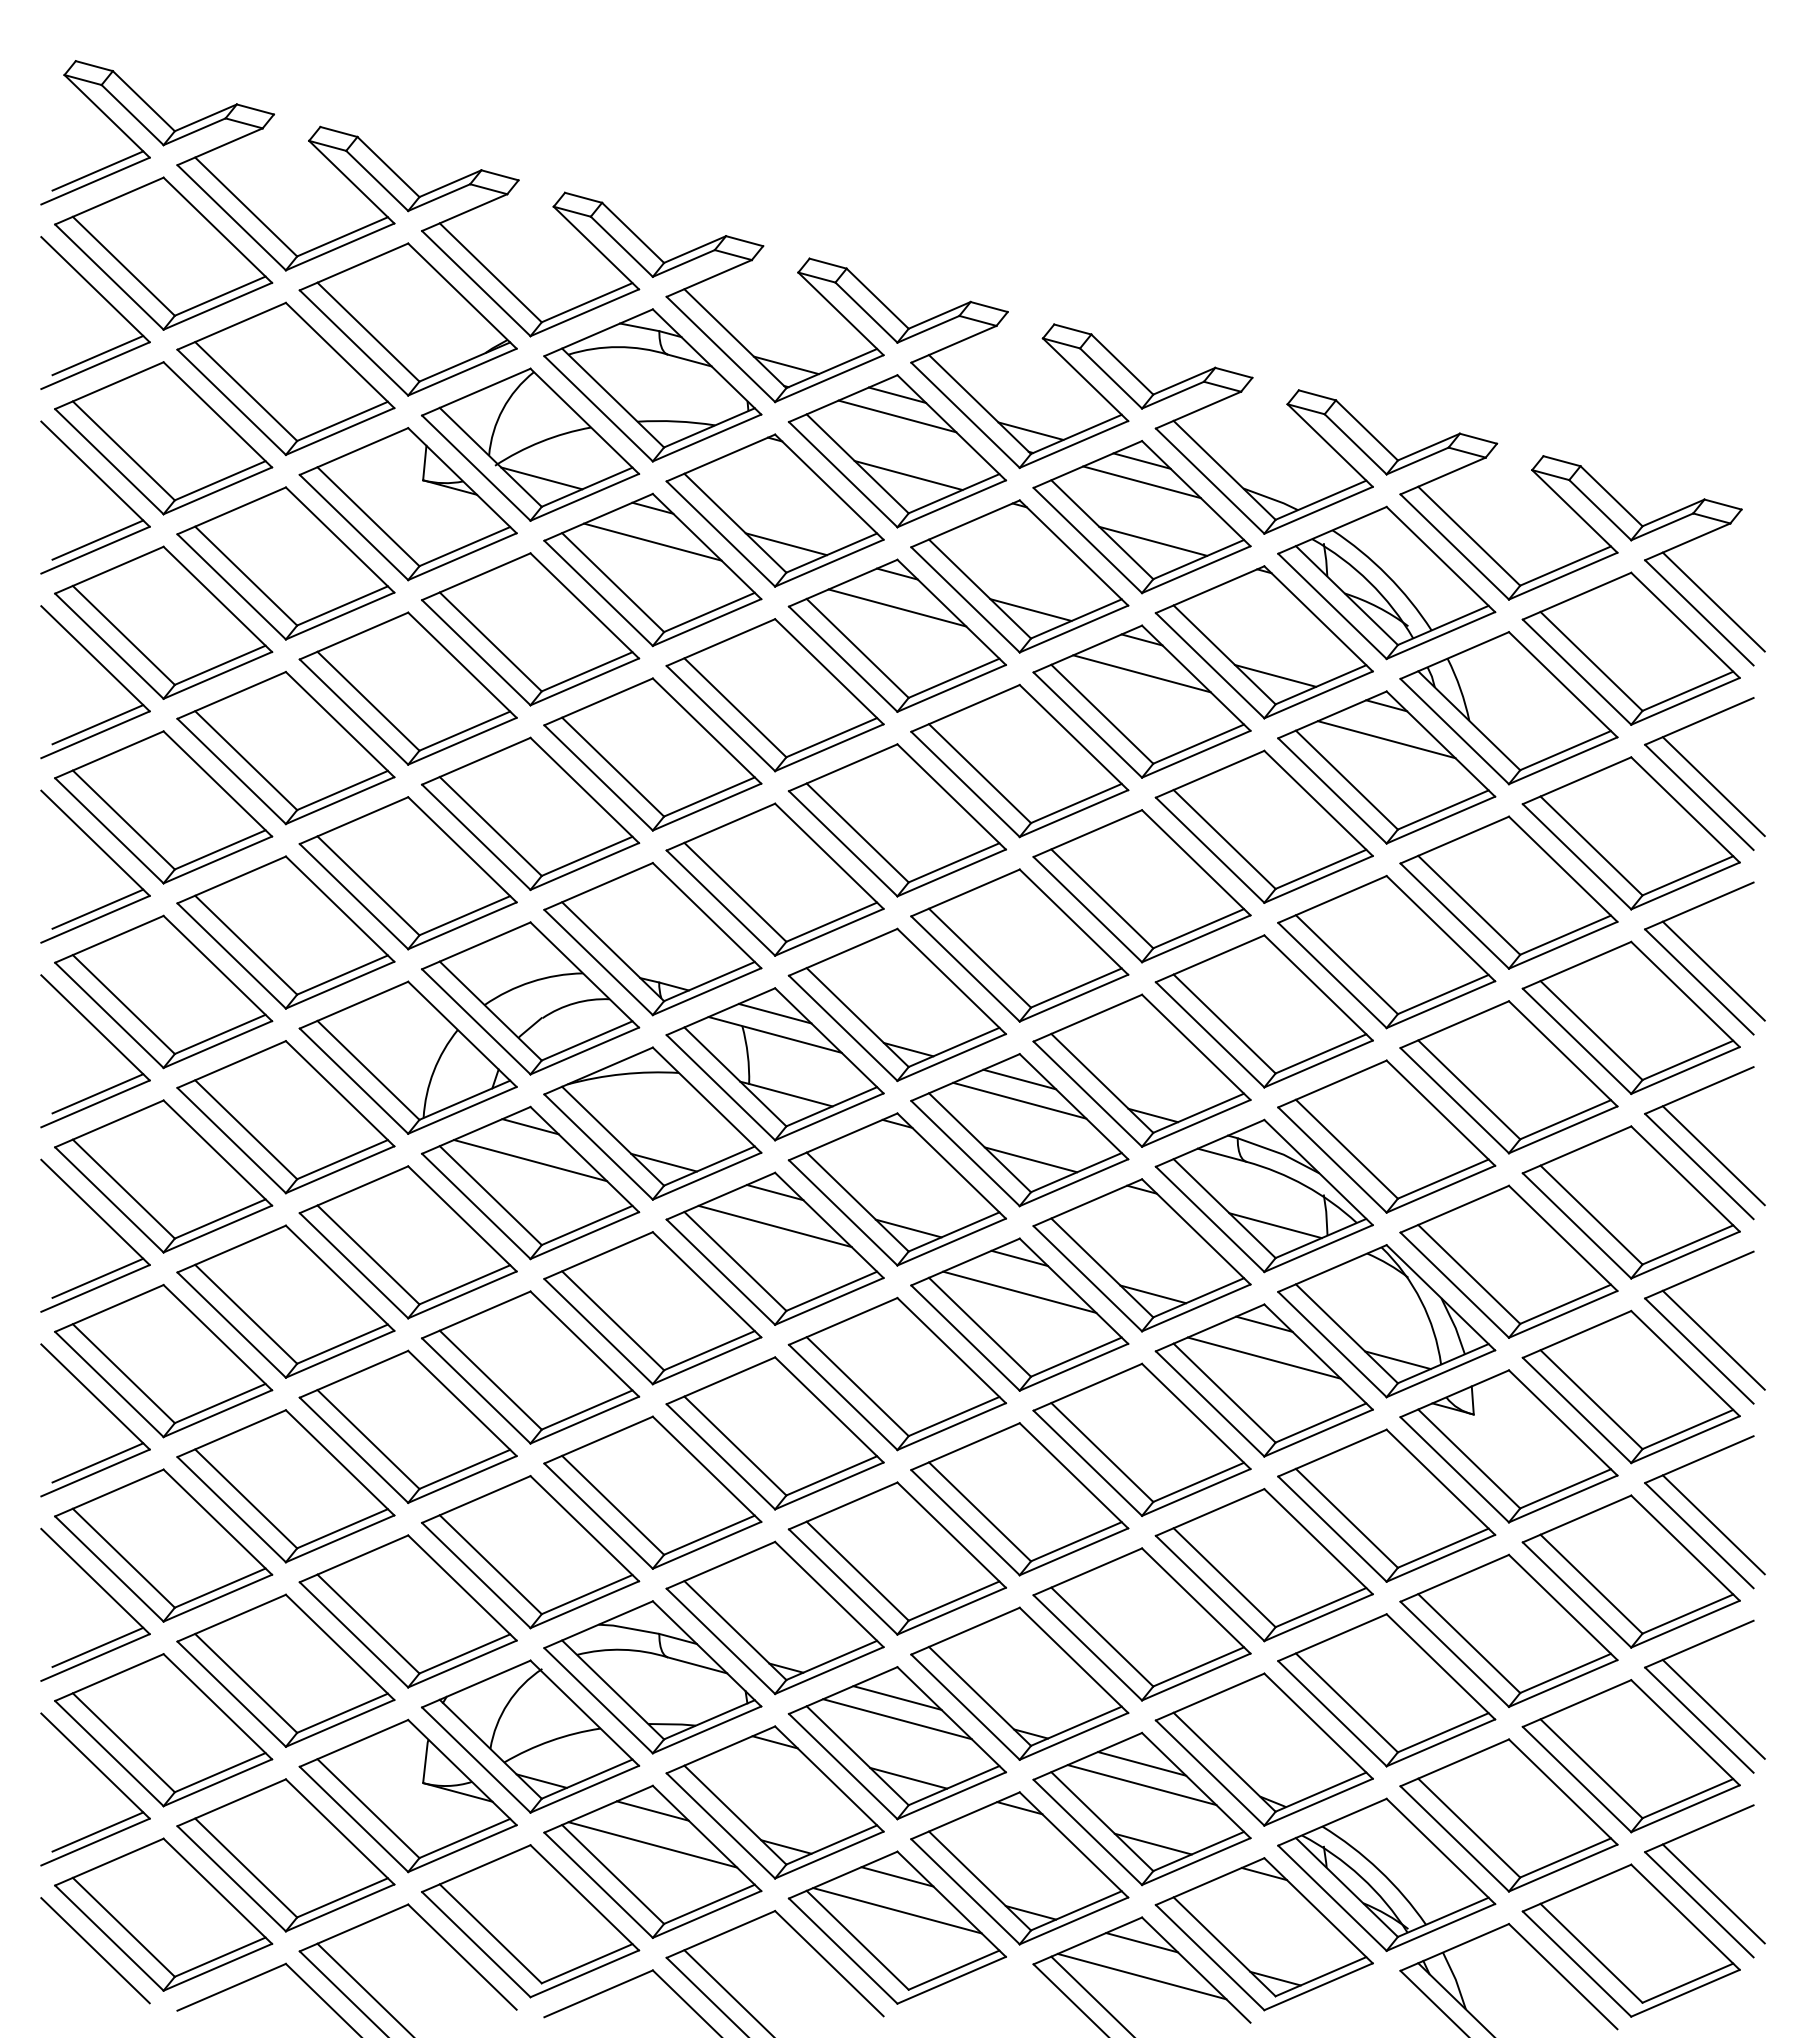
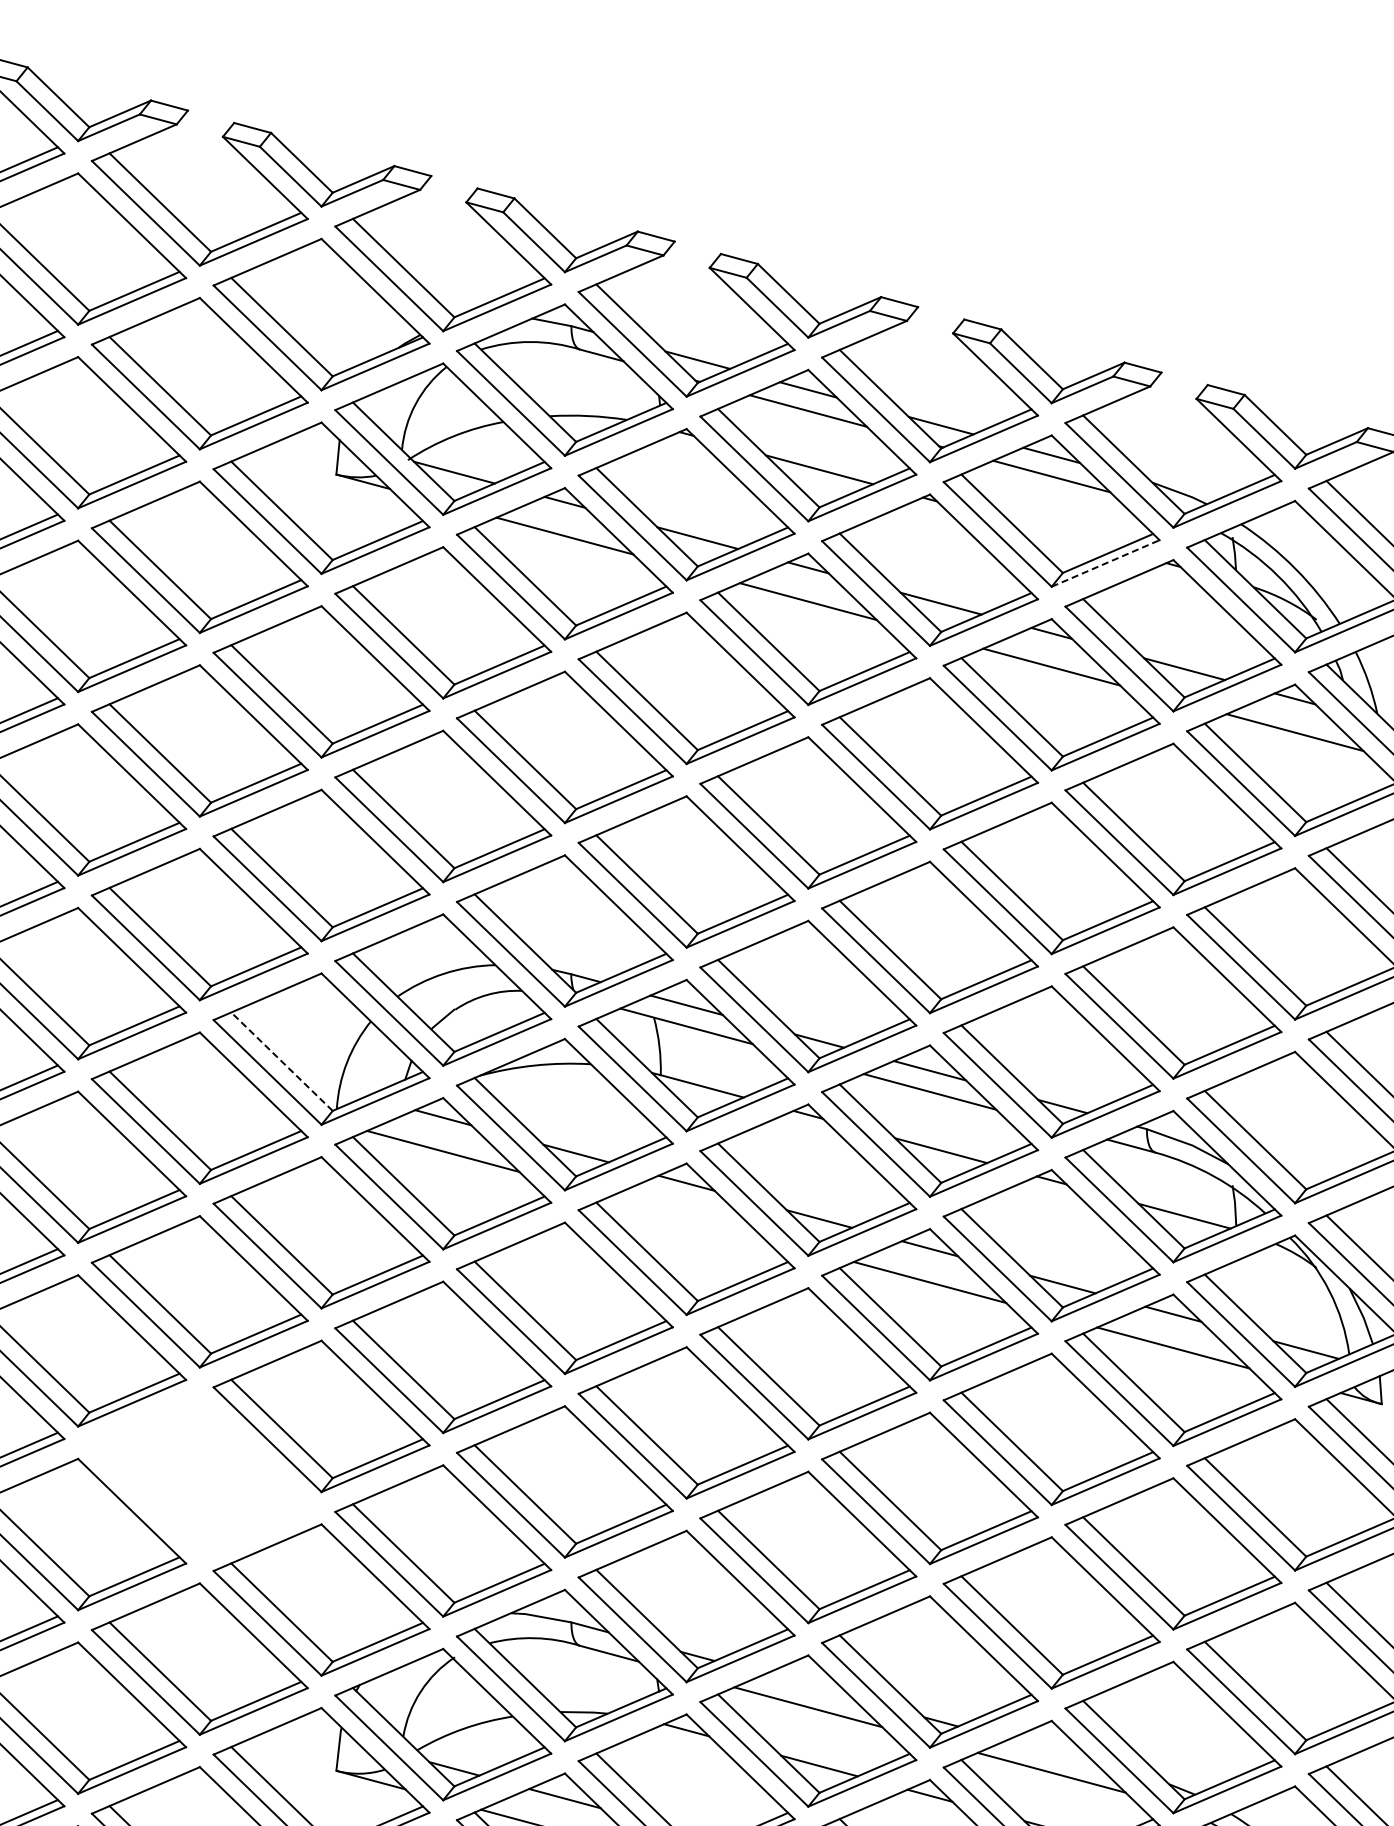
line: (1153, 540) -> (1063, 534), removed
line: (1196, 569) -> (1105, 563), solid -> dashed
line: (368, 1070) -> (282, 1061), solid -> dashed
line: (774, 1226) -> (685, 1217), removed
part: (285, 1486) -> (199, 1475), removed
line: (897, 1697) -> (808, 1685), removed
line: (1141, 1763) -> (1051, 1751), removed

